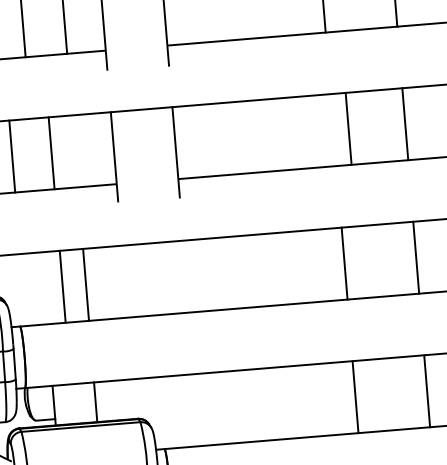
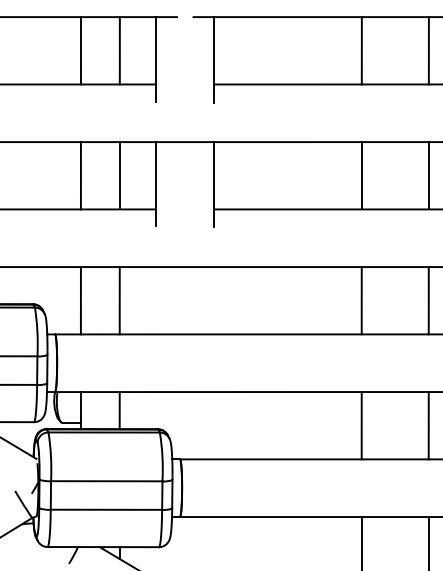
line: (348, 128) -> (361, 175), moved
line: (51, 153) -> (119, 175), moved
line: (11, 156) -> (80, 175), moved
line: (62, 286) -> (80, 300), moved

